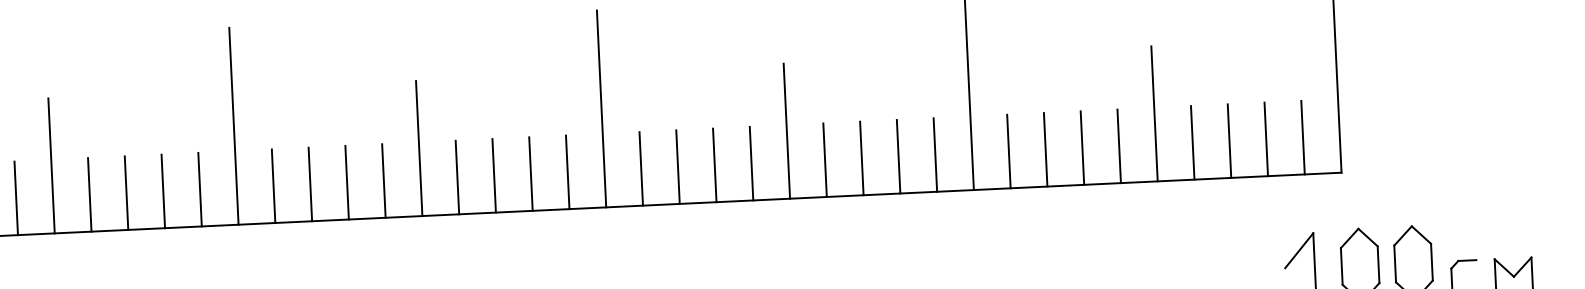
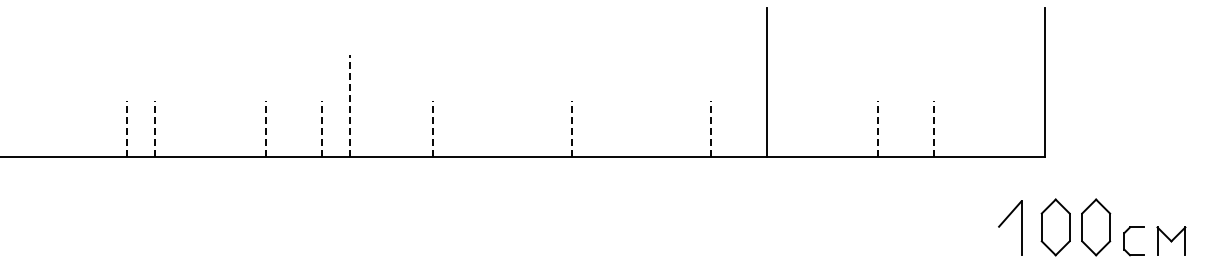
line: (601, 108) -> (488, 81), removed
line: (1153, 113) -> (905, 105), removed
line: (233, 125) -> (210, 81), removed
line: (786, 131) -> (627, 105), removed
line: (1303, 137) -> (1017, 128), removed
line: (1266, 138) -> (989, 128), removed
line: (1229, 140) -> (961, 128), removed
line: (1192, 142) -> (933, 128), solid -> dashed
line: (1119, 145) -> (878, 128), solid -> dashed
line: (1082, 147) -> (850, 128), removed
line: (419, 148) -> (349, 105), solid -> dashed
line: (1045, 149) -> (822, 128), removed
line: (1008, 151) -> (794, 128), removed
line: (935, 154) -> (739, 128), removed
line: (898, 156) -> (711, 128), solid -> dashed
line: (861, 158) -> (683, 128), removed
line: (824, 159) -> (655, 128), removed
line: (750, 163) -> (599, 128), removed
line: (715, 164) -> (572, 128), solid -> dashed
line: (51, 165) -> (71, 105), removed
line: (678, 166) -> (544, 128), removed
line: (641, 168) -> (516, 128), removed
line: (567, 171) -> (460, 128), removed
line: (531, 173) -> (433, 128), solid -> dashed
line: (494, 175) -> (405, 128), removed
line: (457, 177) -> (377, 128), removed
line: (383, 180) -> (321, 128), solid -> dashed
line: (346, 182) -> (293, 128), removed
line: (310, 184) -> (266, 128), solid -> dashed
line: (273, 185) -> (238, 128), removed
line: (199, 189) -> (182, 128), removed
line: (162, 191) -> (154, 128), solid -> dashed
line: (127, 192) -> (127, 128), solid -> dashed
line: (90, 194) -> (99, 128), removed
line: (16, 197) -> (43, 128), removed

